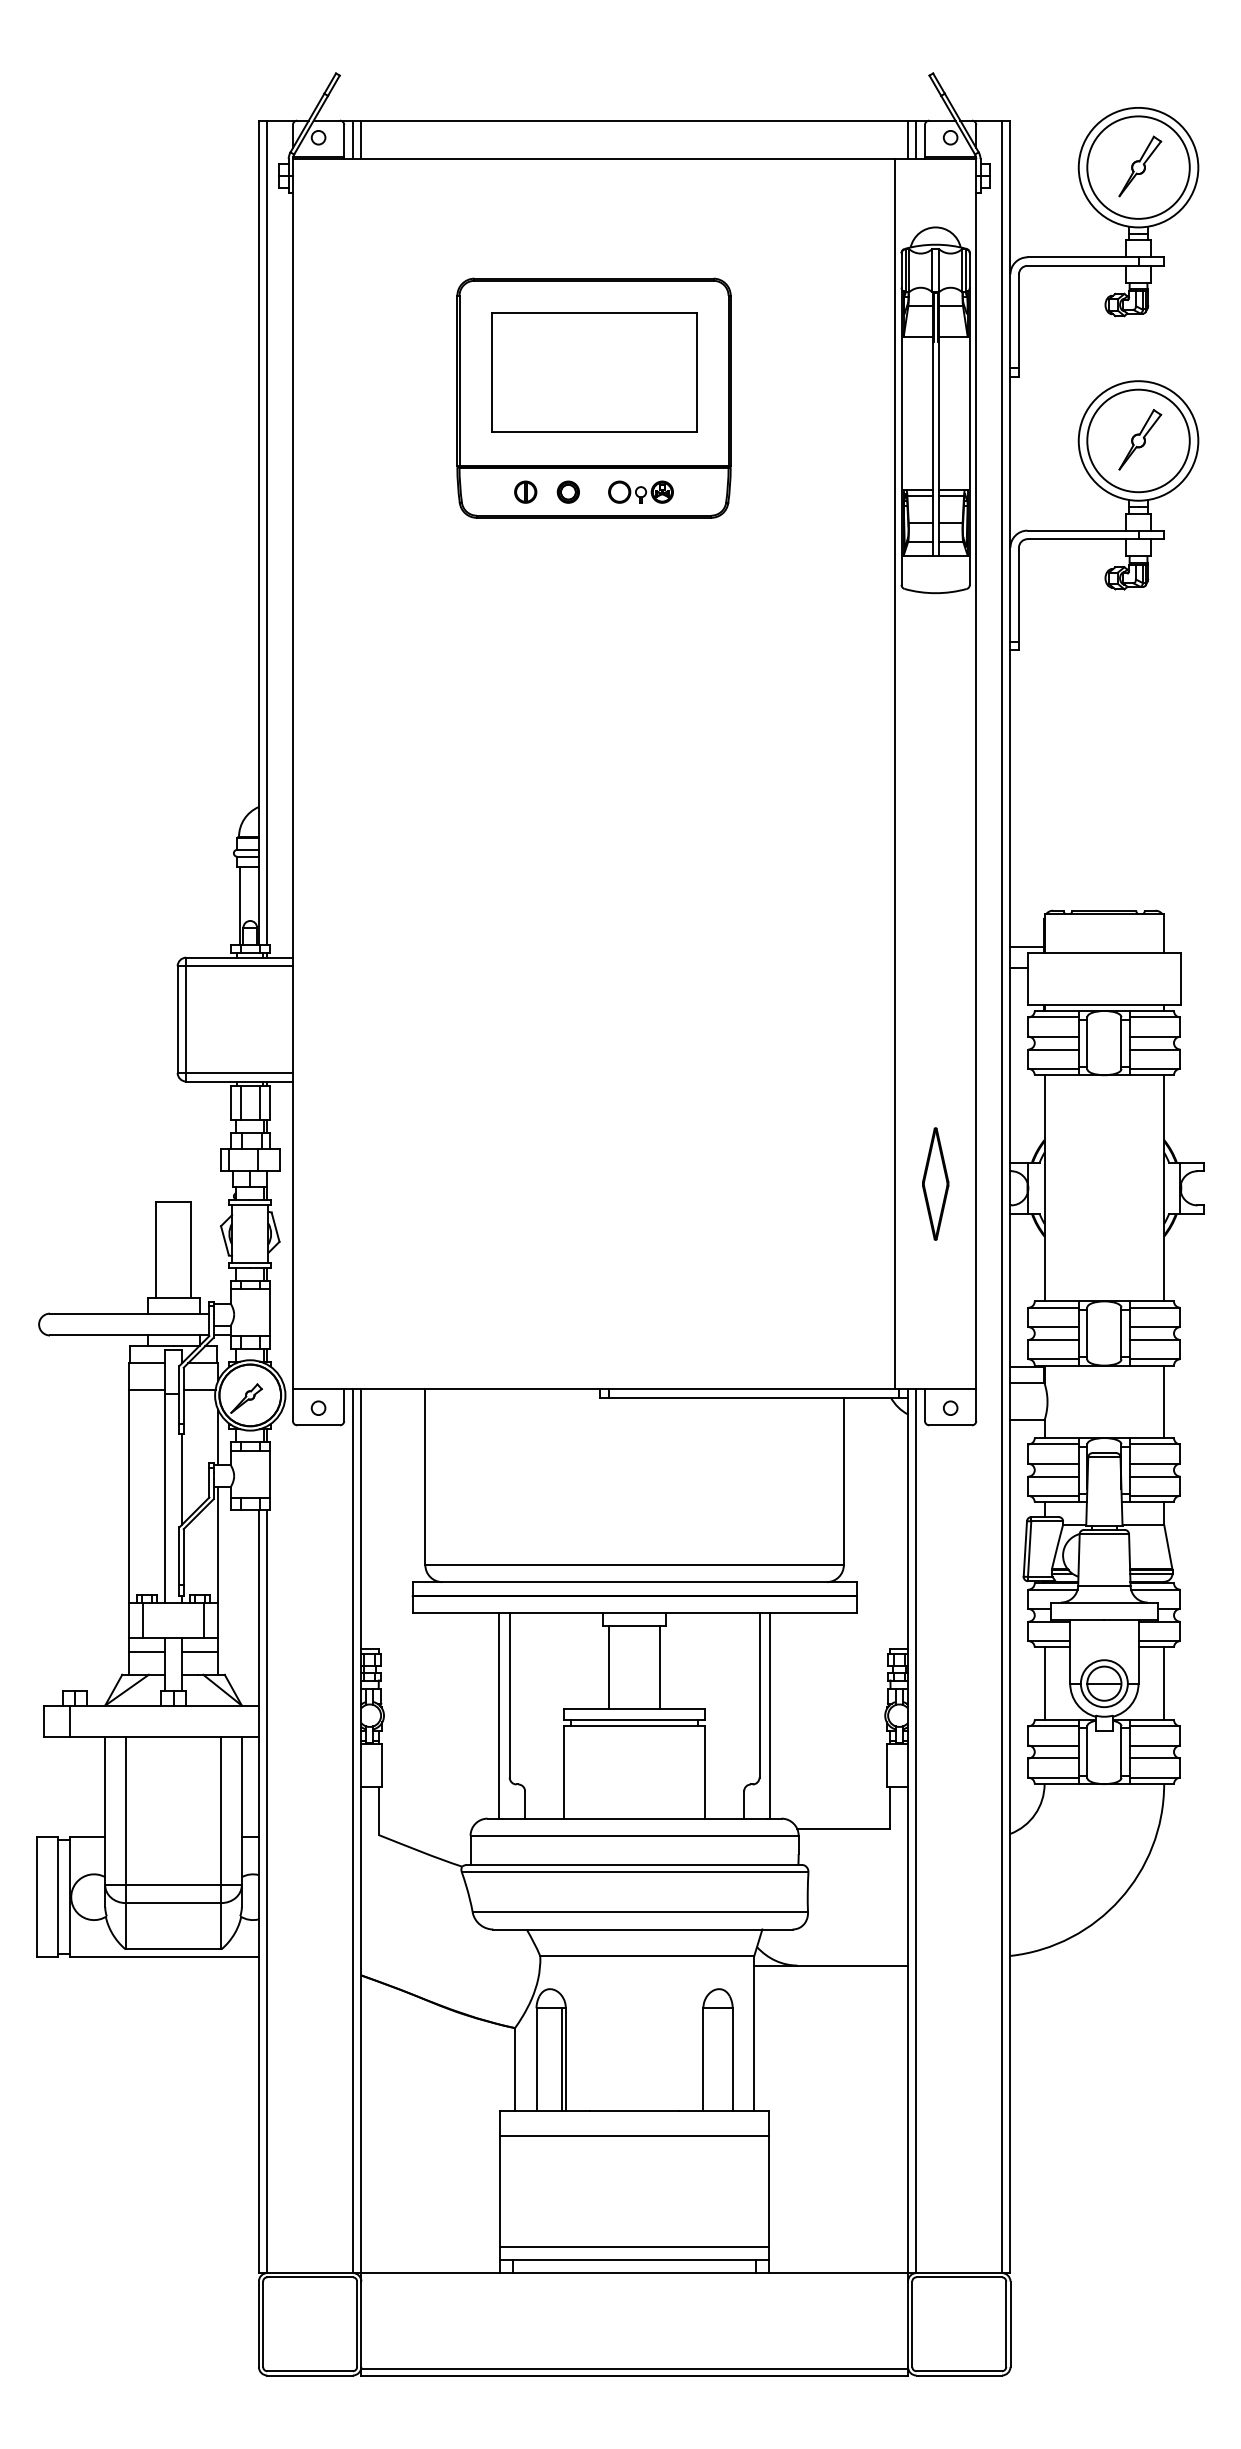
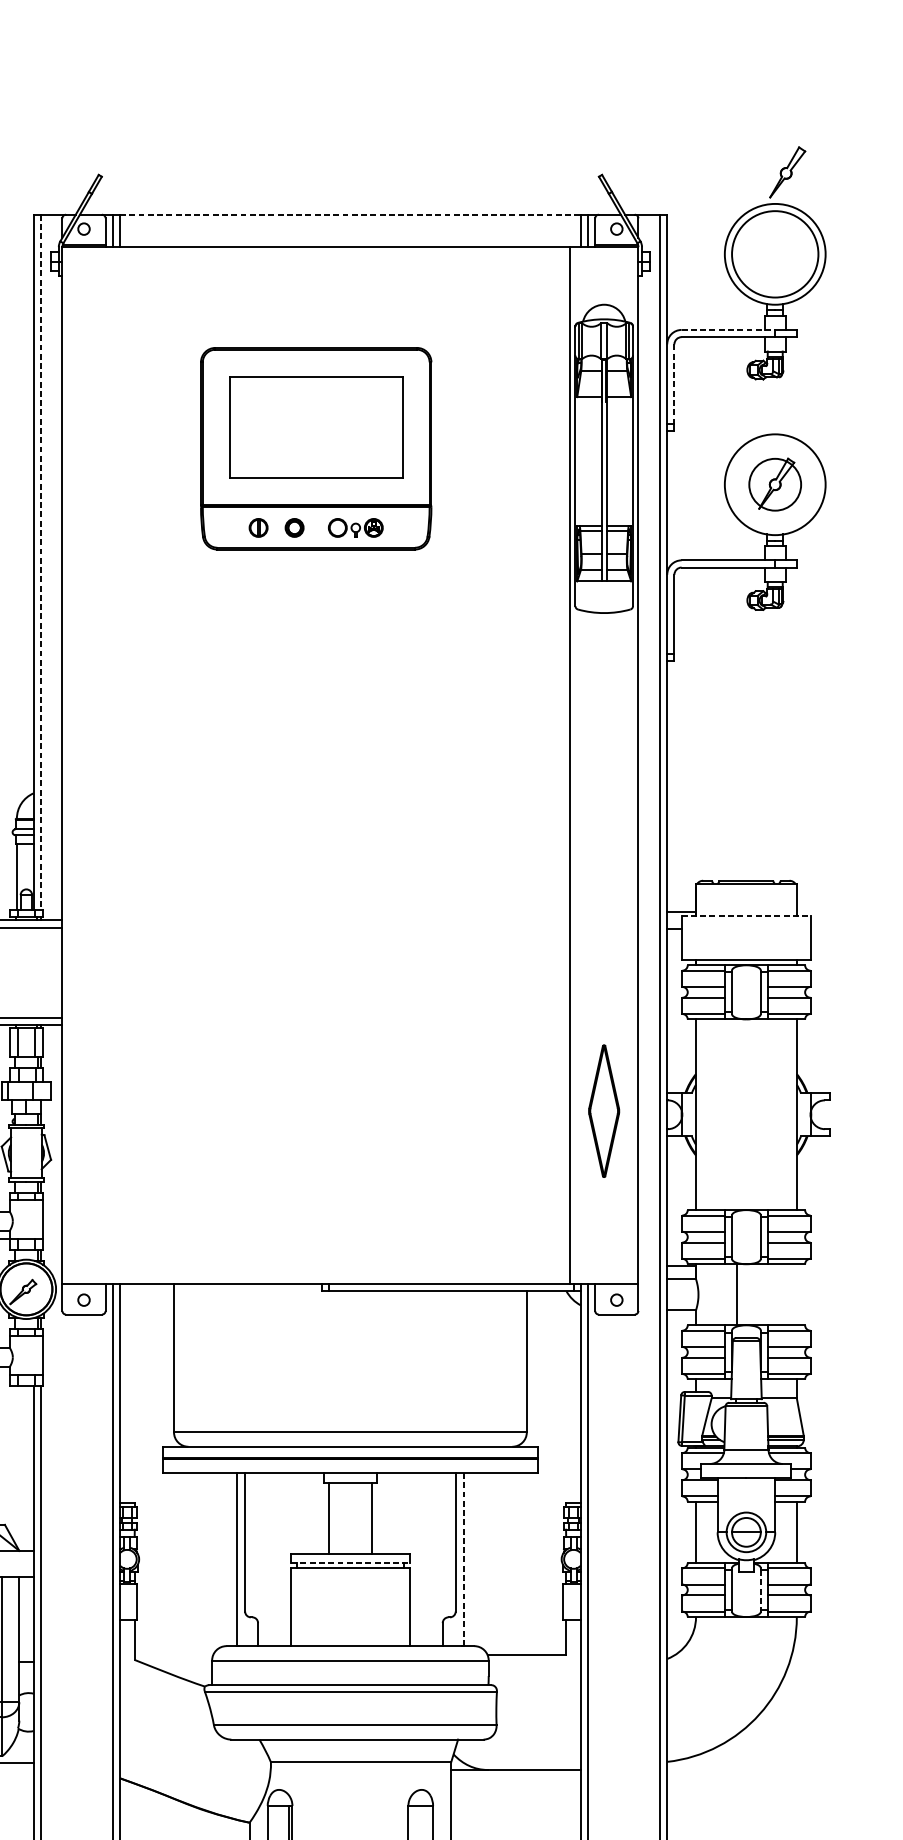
line: (635, 120) -> (351, 214), solid -> dashed
part: (1140, 166) -> (787, 172), moved
line: (1083, 257) -> (728, 330), solid -> dashed
line: (1018, 321) -> (674, 384), solid -> dashed
circle: (1138, 440) -> (775, 484), size x0.6
line: (267, 533) -> (40, 562), solid -> dashed
line: (1104, 952) -> (746, 915), solid -> dashed
part: (935, 1183) -> (604, 1110), size x1.4
line: (1164, 1401) -> (737, 1294), moved
line: (769, 1715) -> (464, 1559), solid -> dashed
line: (635, 1719) -> (351, 1562), solid -> dashed
line: (1121, 1752) -> (760, 1590), solid -> dashed

